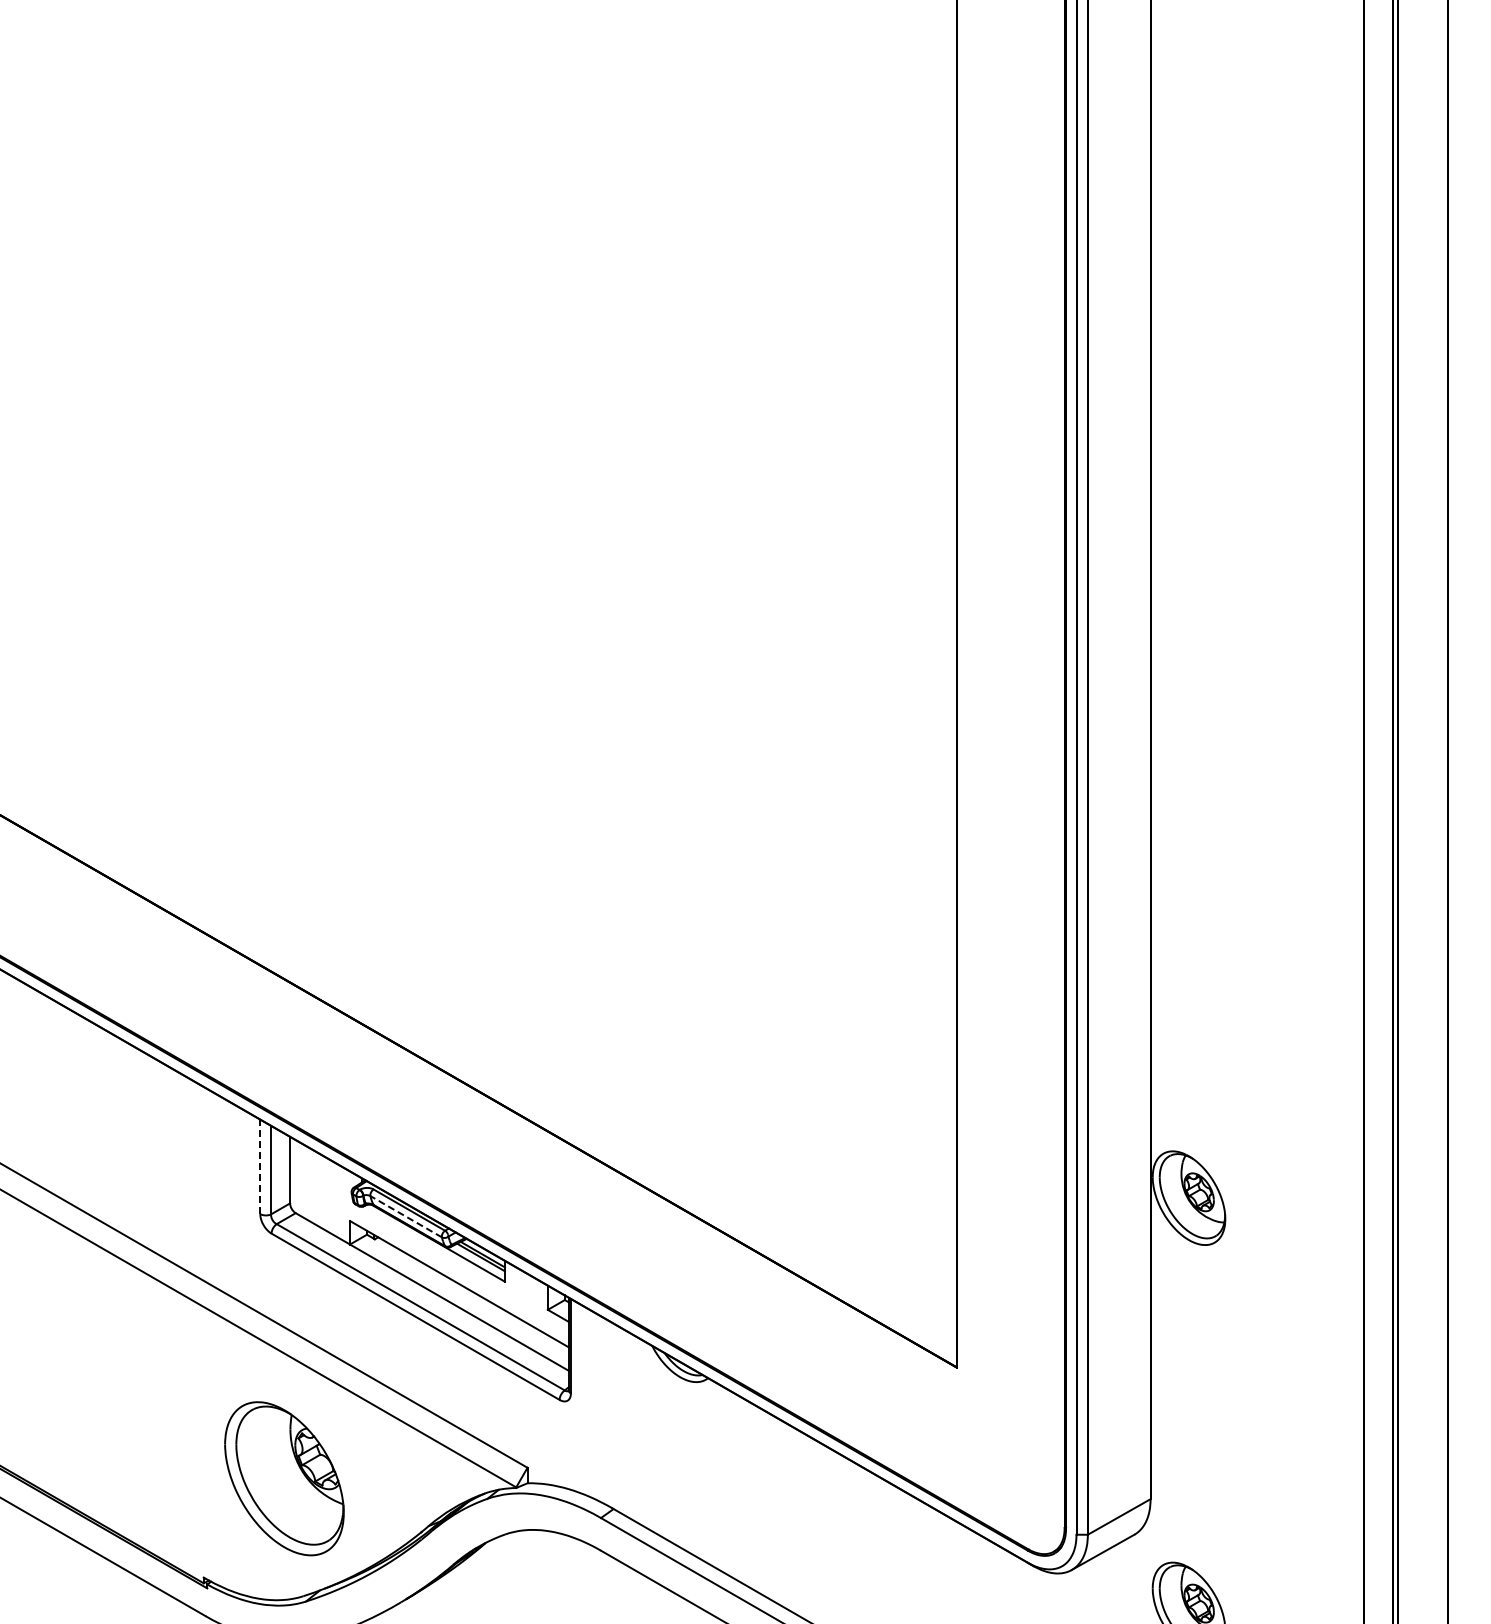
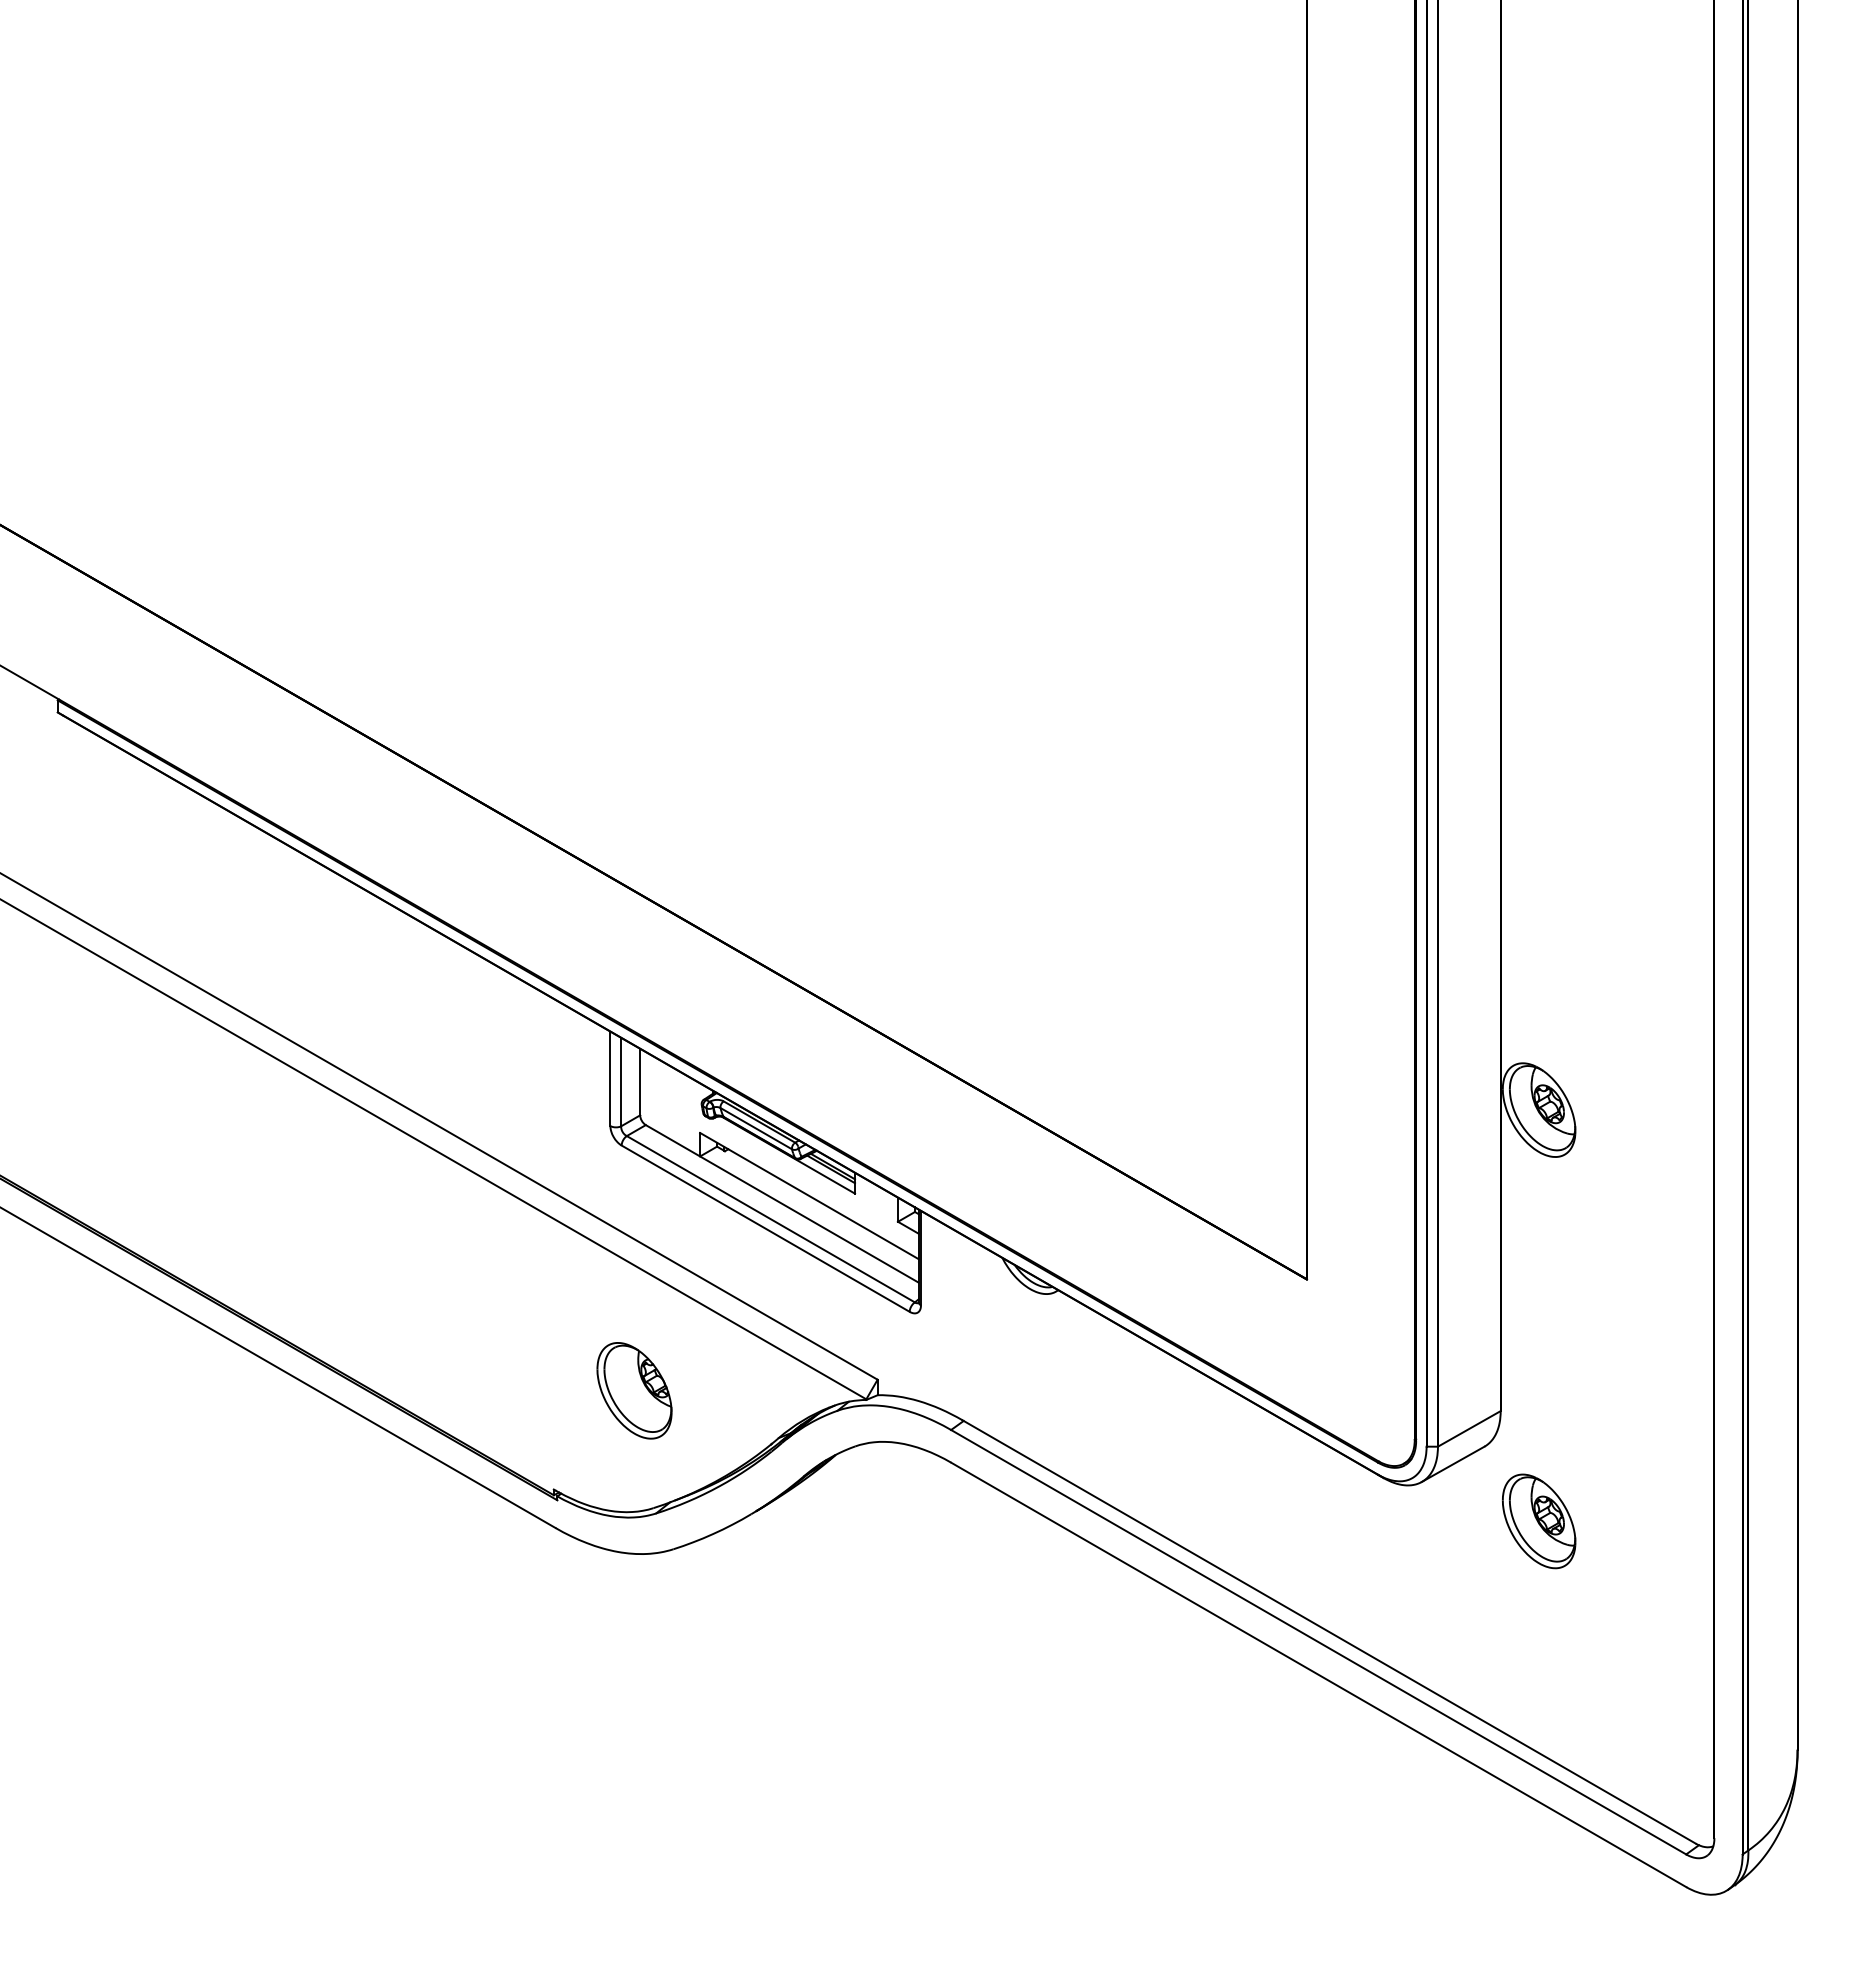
line: (260, 1166) -> (610, 1078), dashed -> solid
line: (405, 1216) -> (755, 1128), dashed -> solid
part: (284, 1478) -> (634, 1390), size x0.62

